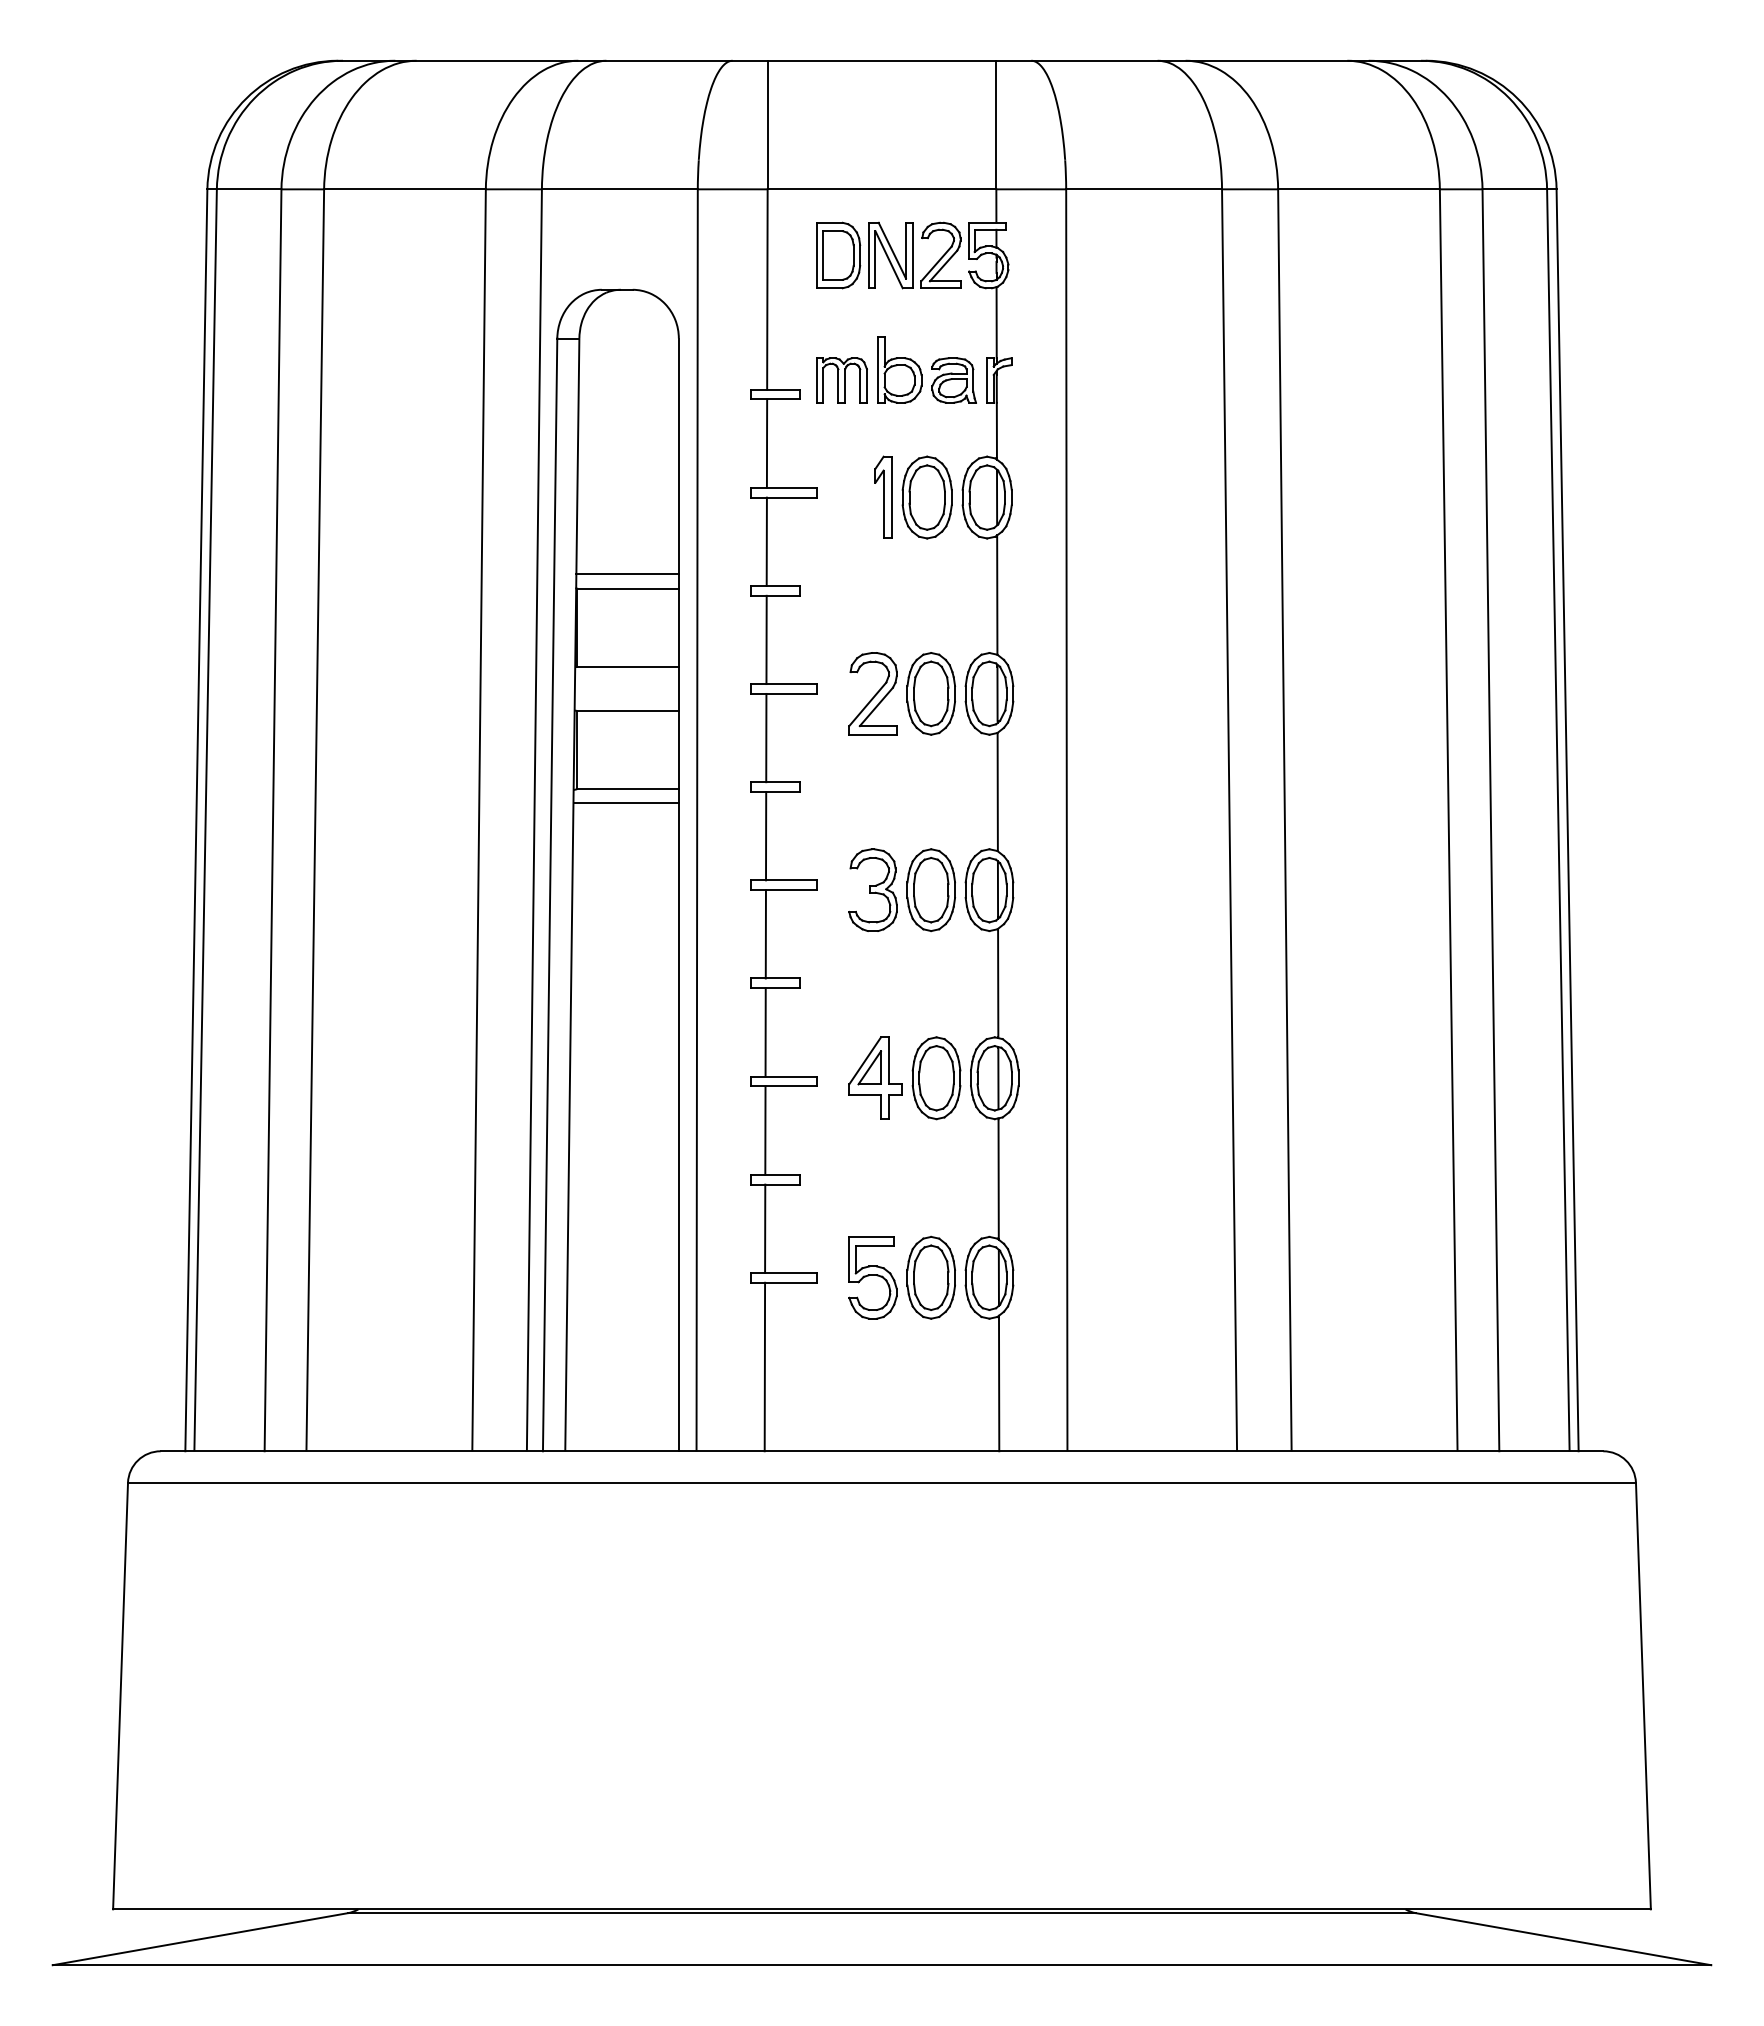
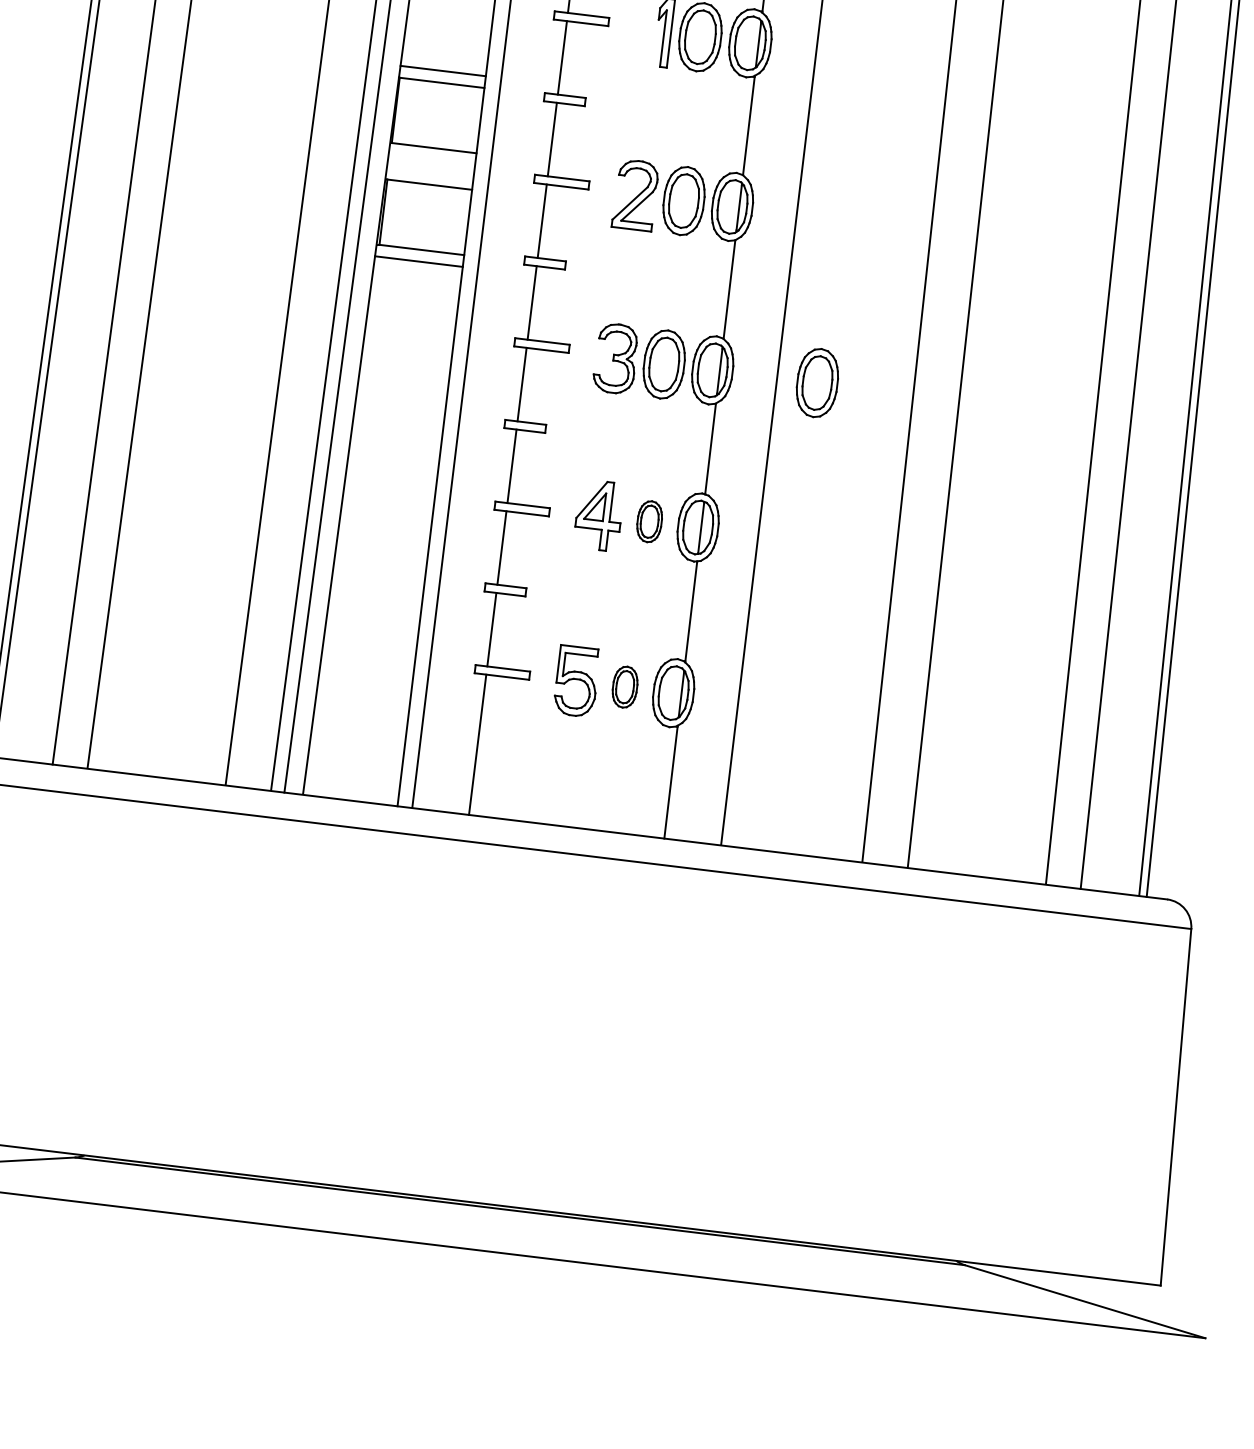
part: (1114, 890) -> (816, 383), added
part: (936, 1078) -> (649, 521), size x0.6
part: (930, 1277) -> (624, 686), size x0.6

